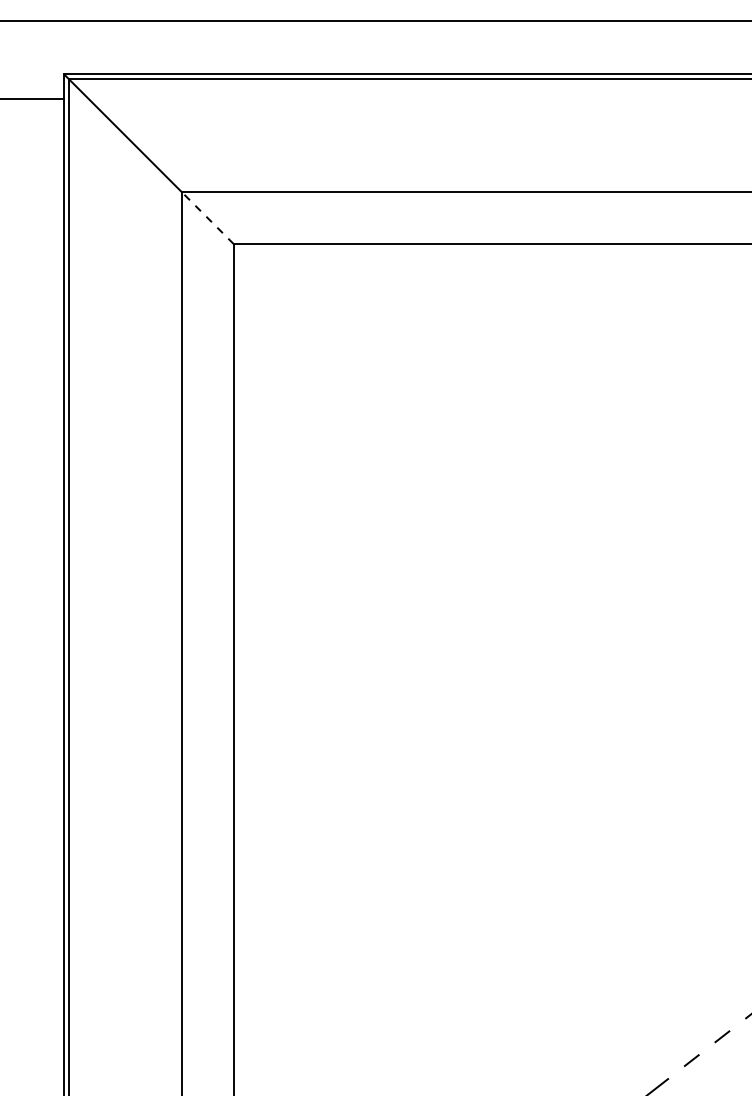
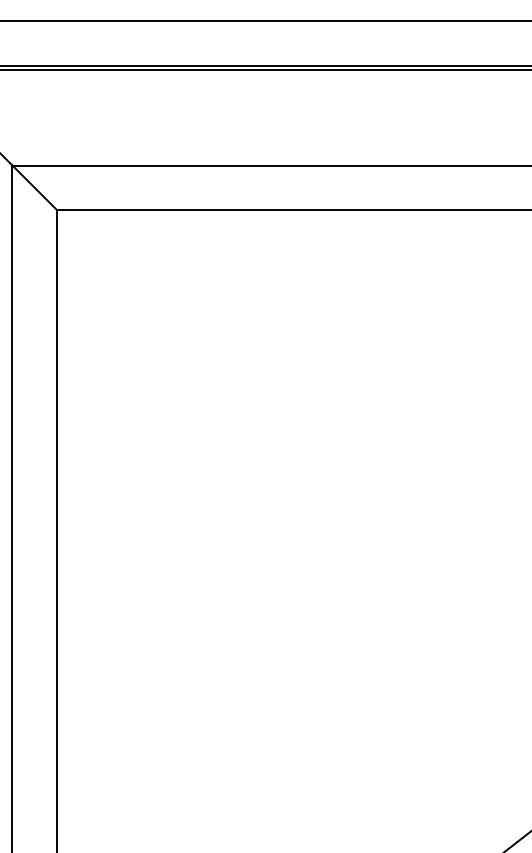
line: (207, 218) -> (34, 188), dashed -> solid

